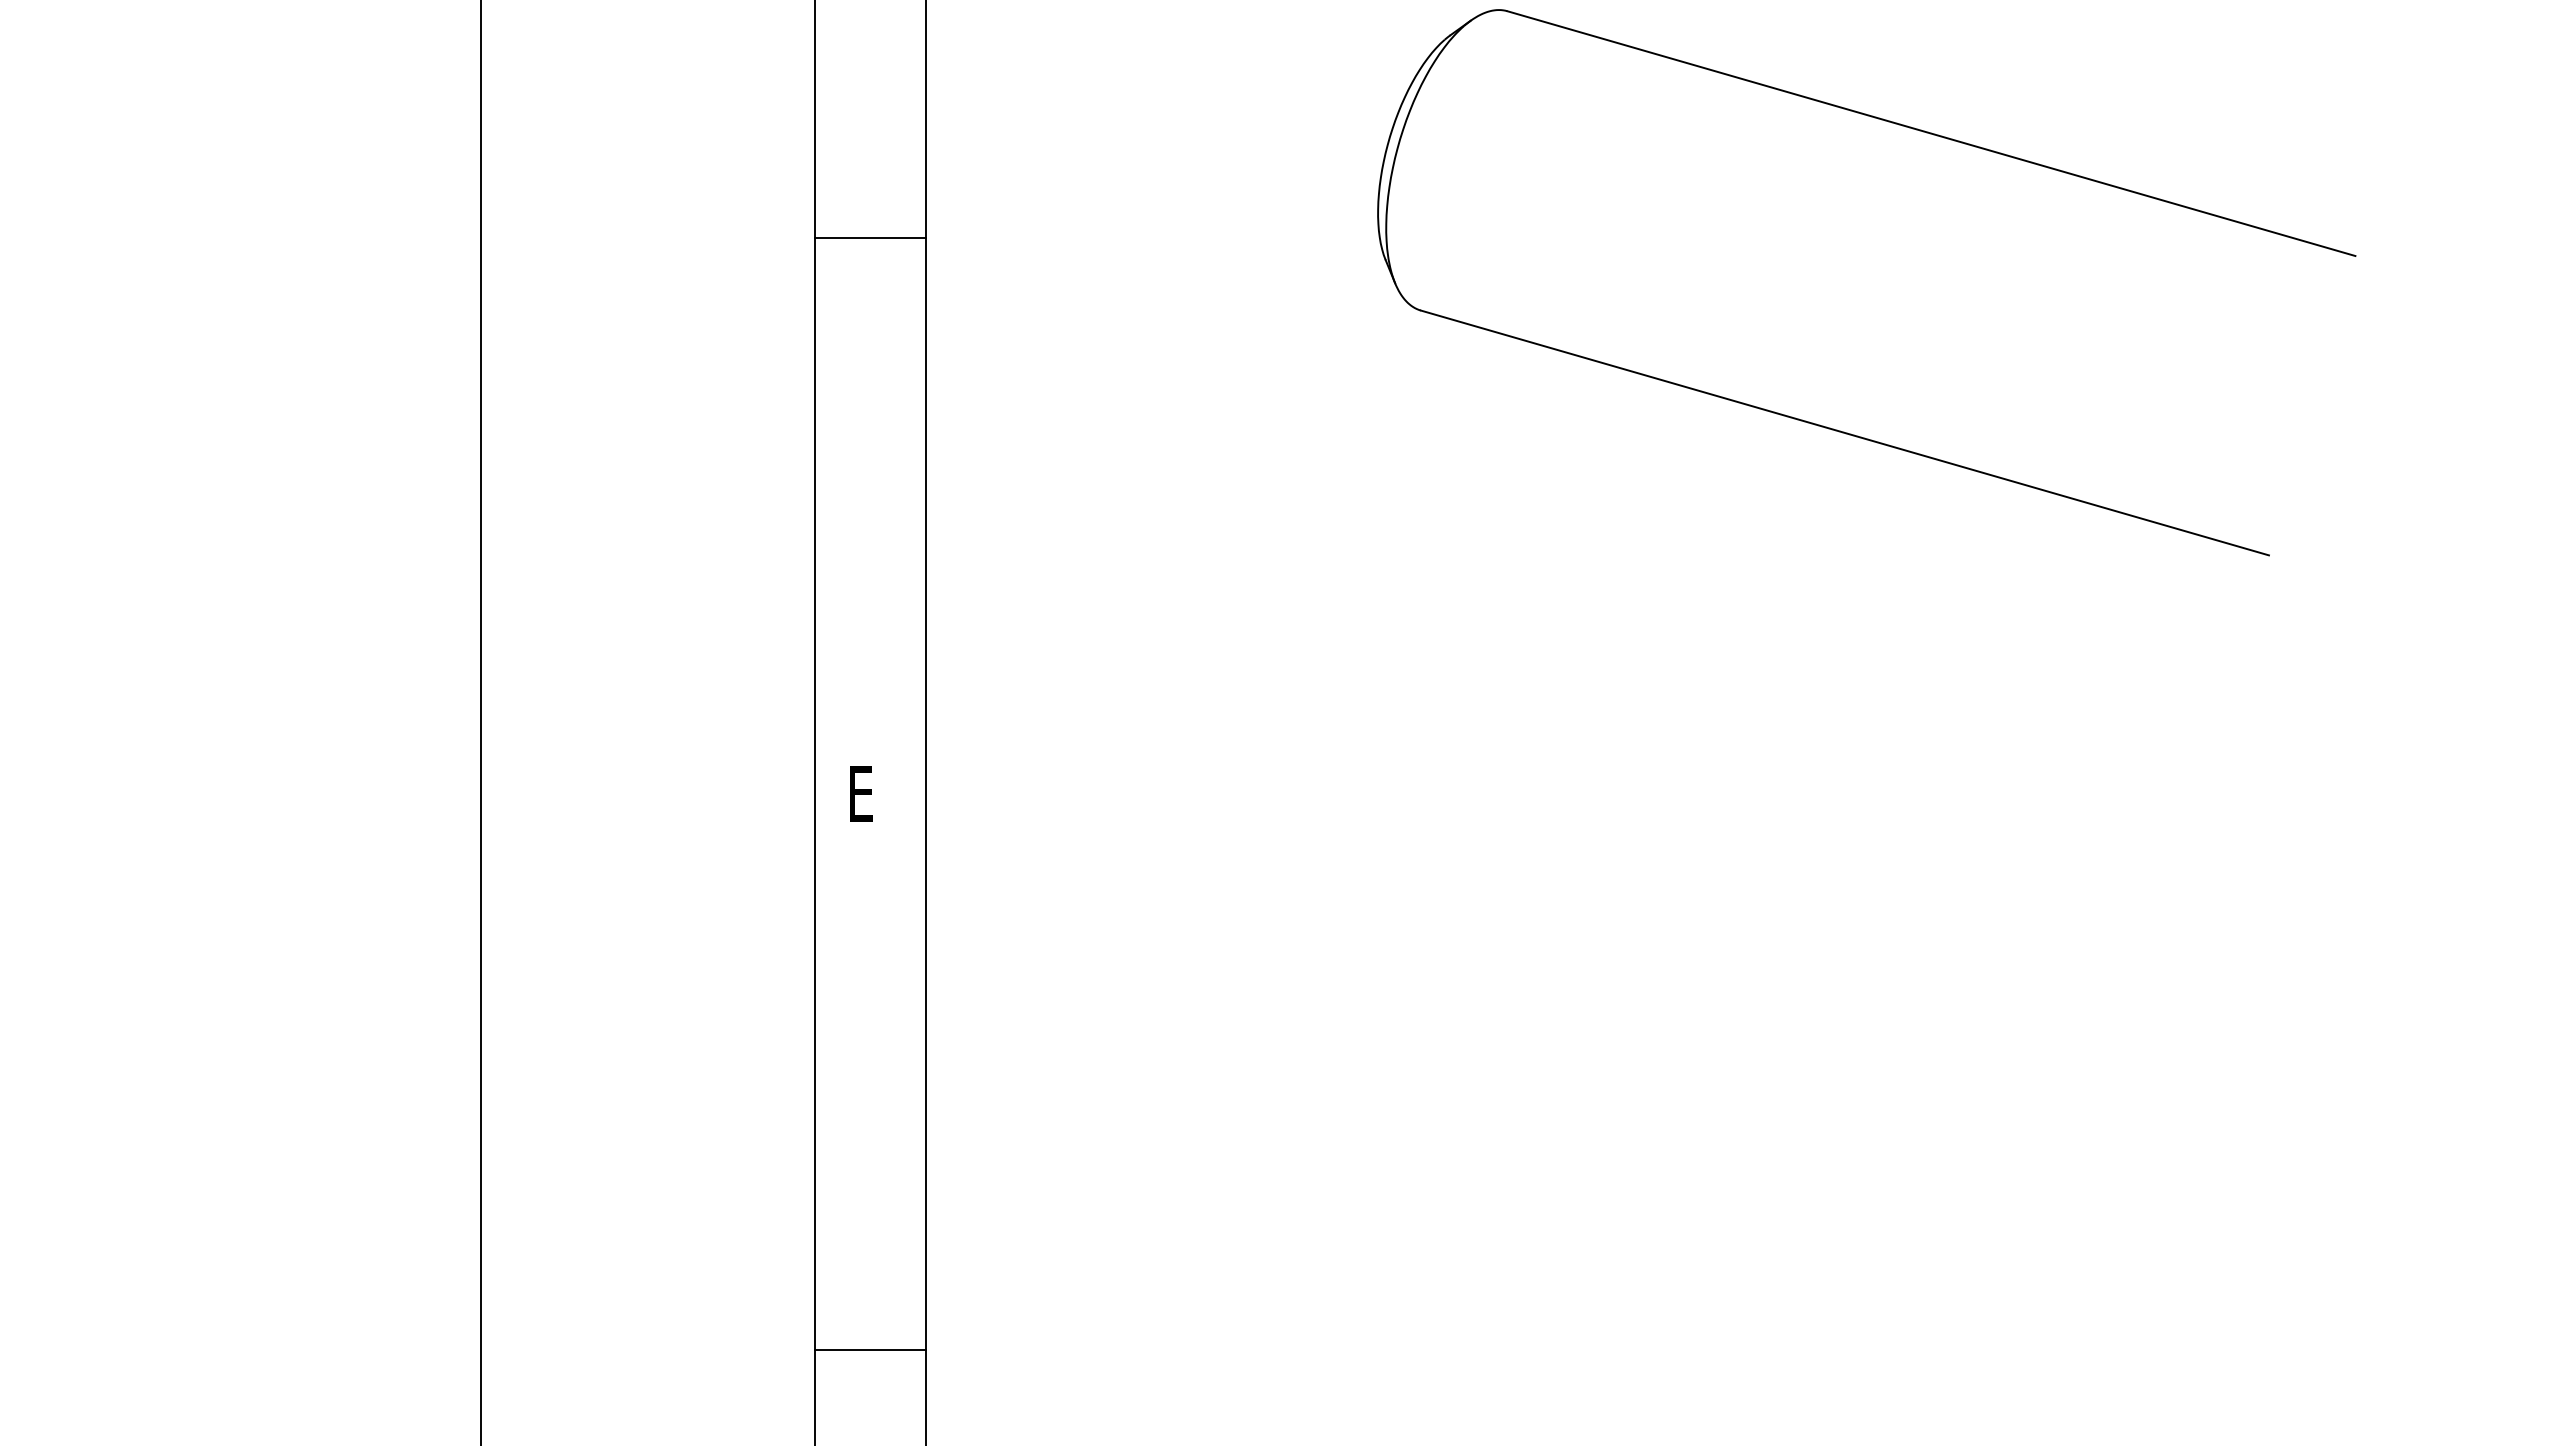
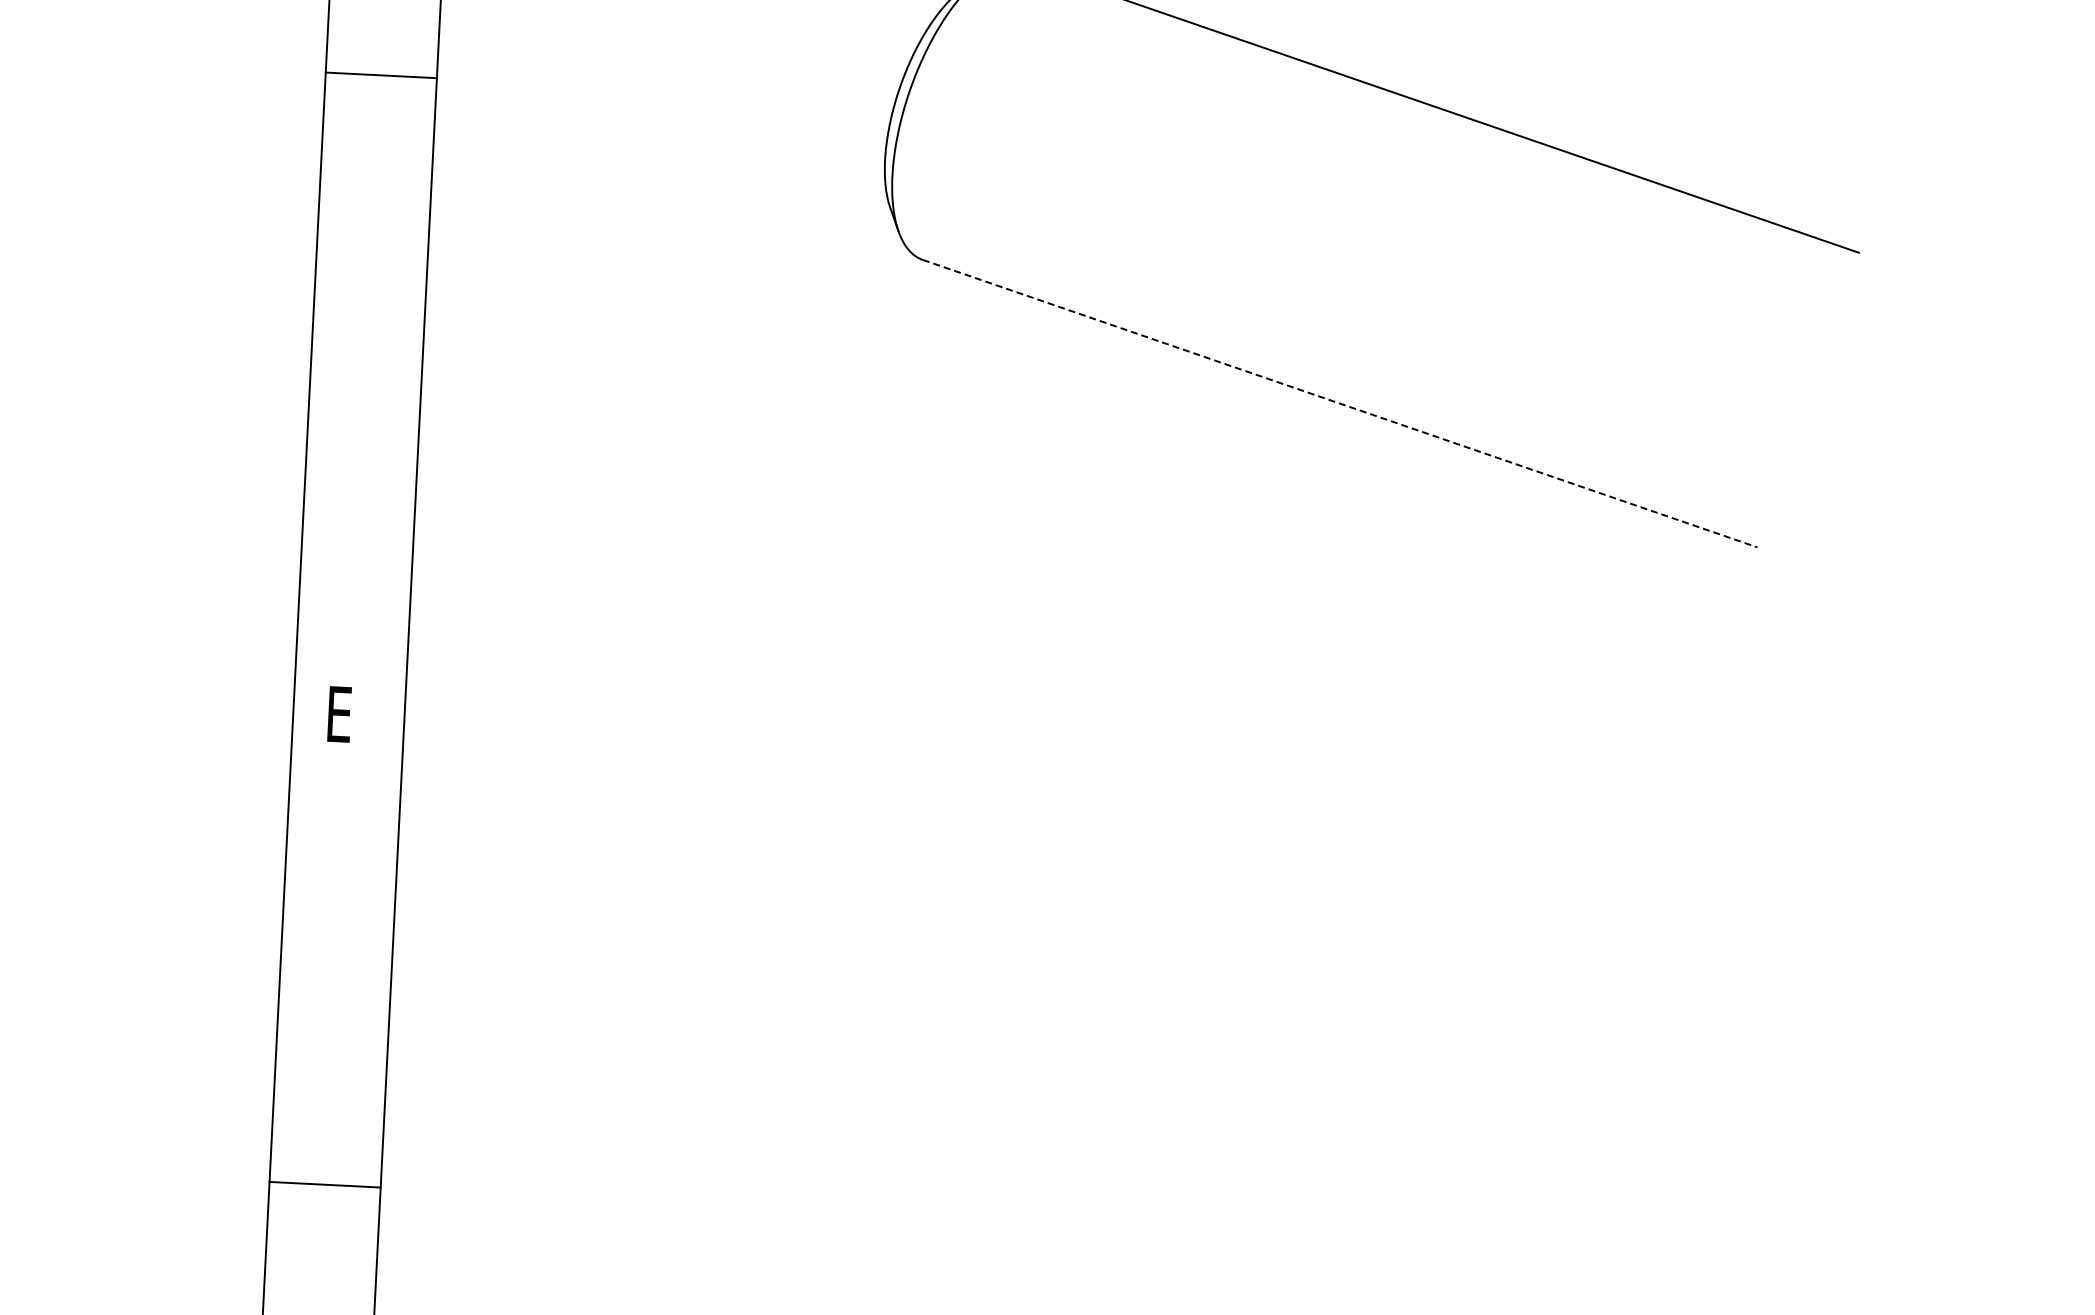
line: (870, 237) -> (381, 75), moved
line: (1845, 433) -> (1340, 404), solid -> dashed
line: (870, 1350) -> (324, 1184), moved

